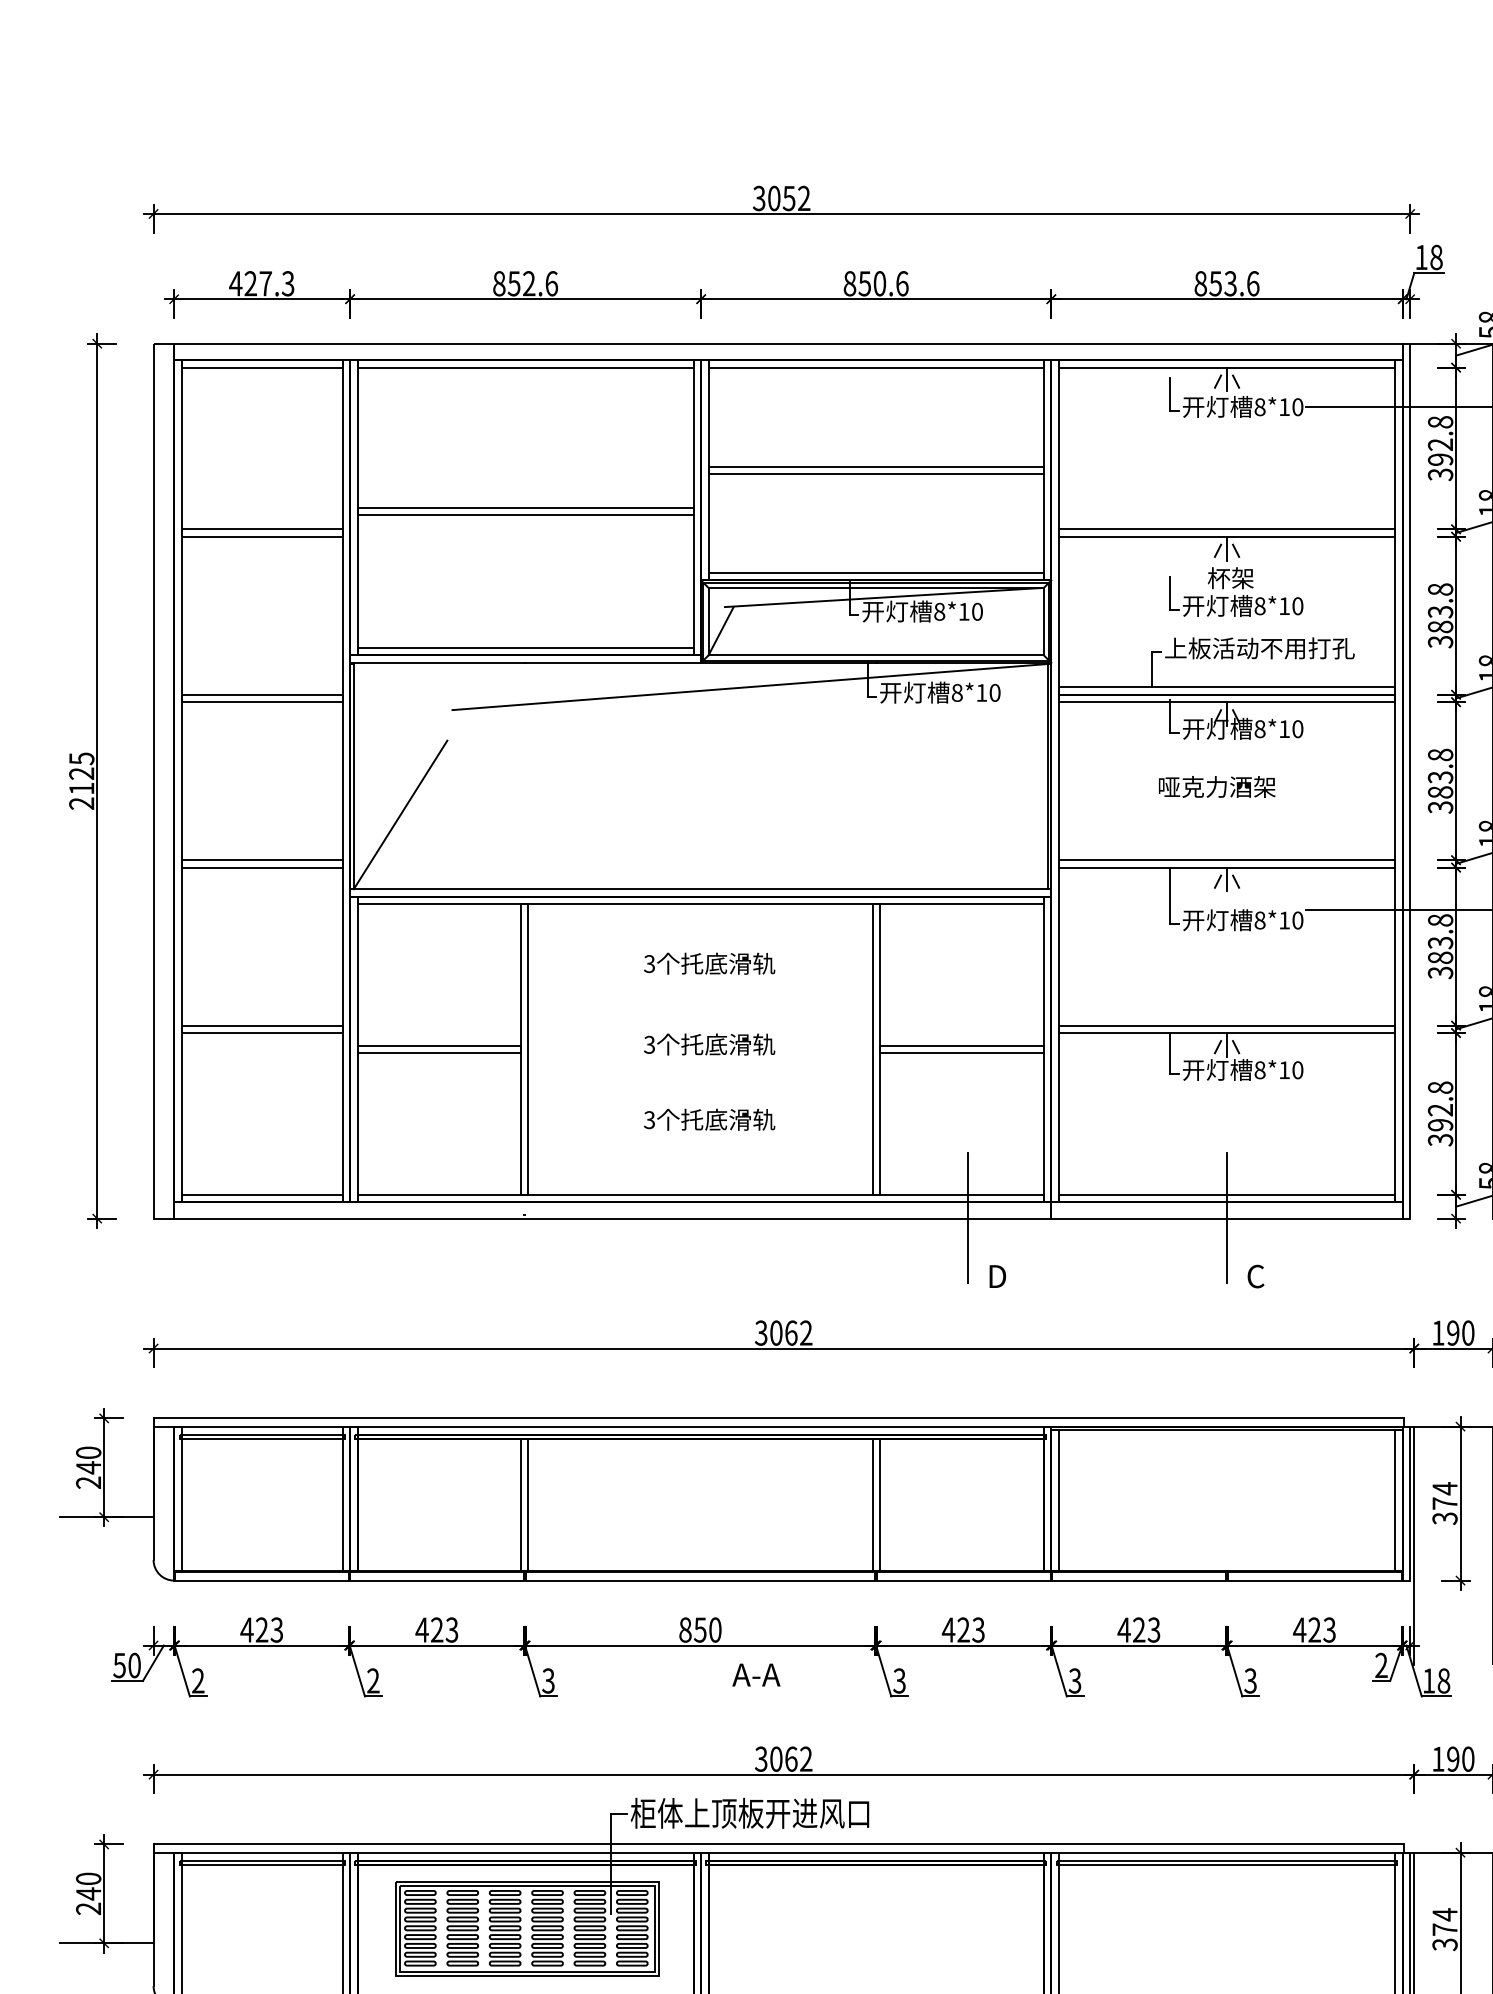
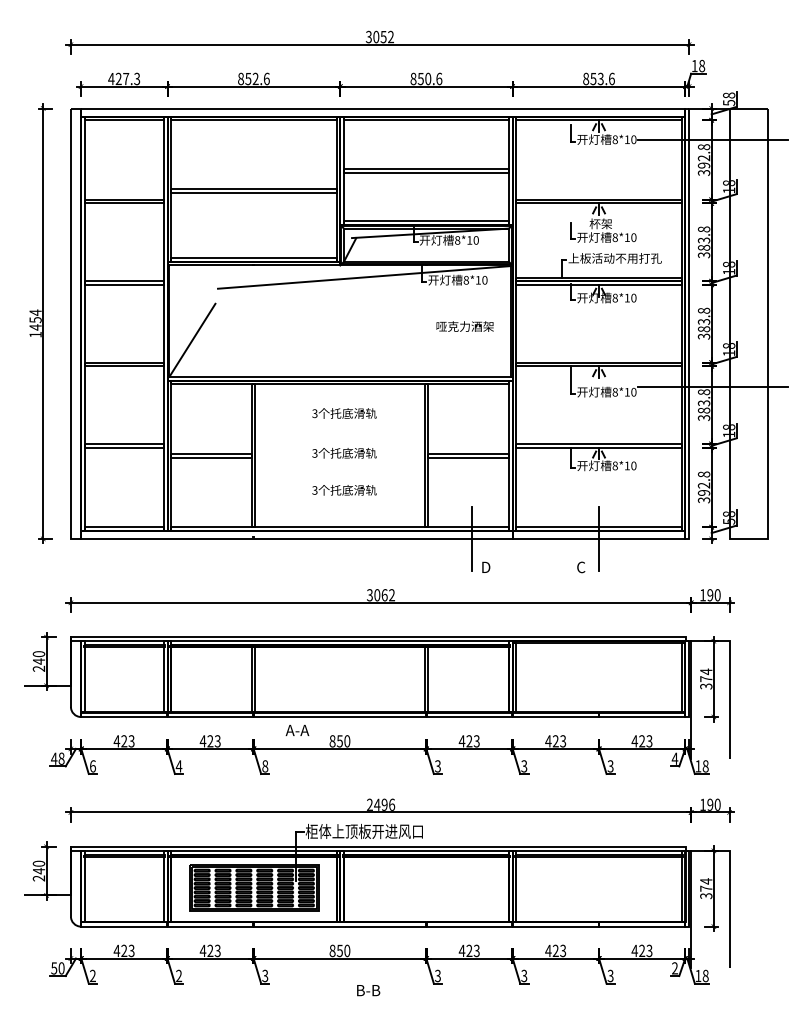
text: (81, 780) -> (35, 323), 2125 -> 1454
text: (1215, 786) -> (464, 326), moved
text: (1256, 1276) -> (581, 567), moved
text: (126, 1664) -> (57, 758), 50 -> 48
text: (1380, 1664) -> (674, 758), 2 -> 4
text: (756, 1673) -> (297, 729), moved
text: (197, 1681) -> (92, 766), 2 -> 6
text: (372, 1681) -> (178, 766), 2 -> 4
text: (549, 1681) -> (265, 766), 3 -> 8
text: (782, 1758) -> (380, 804), 3062 -> 2496

